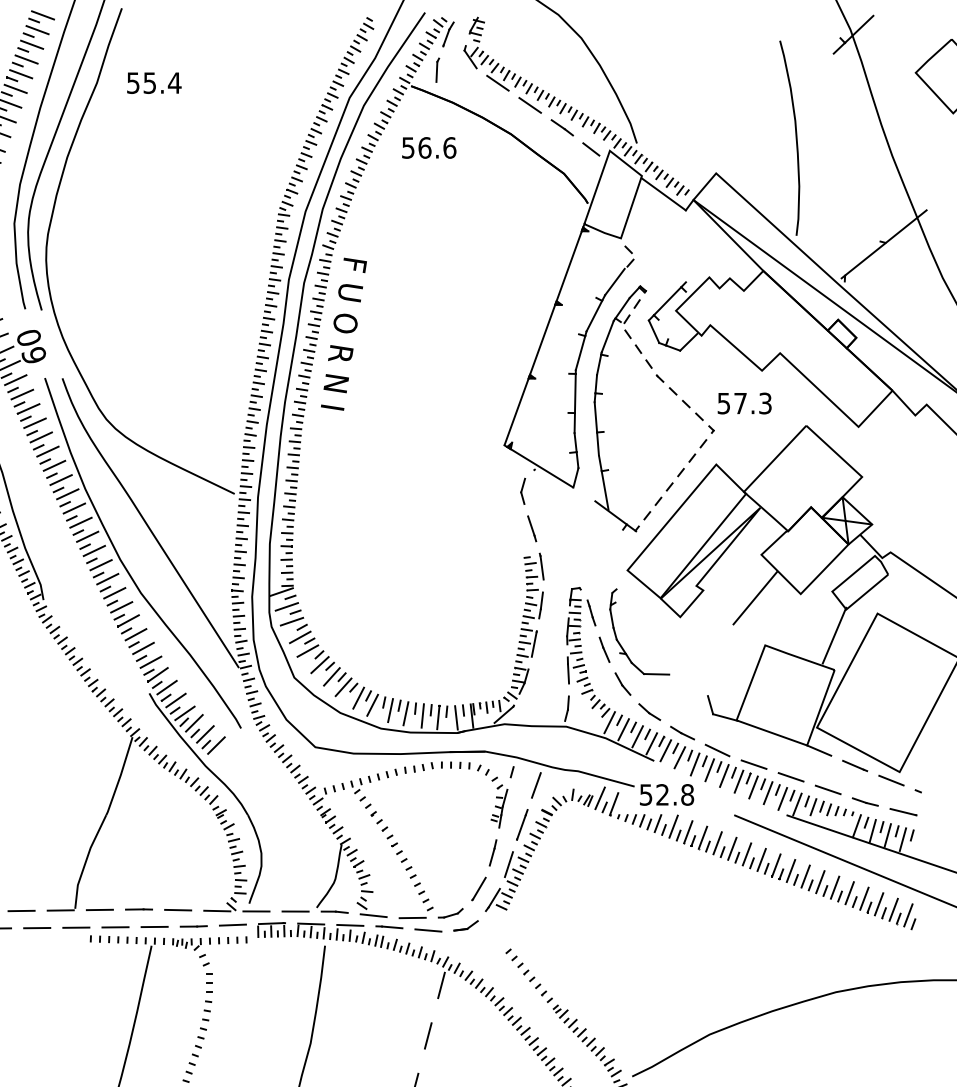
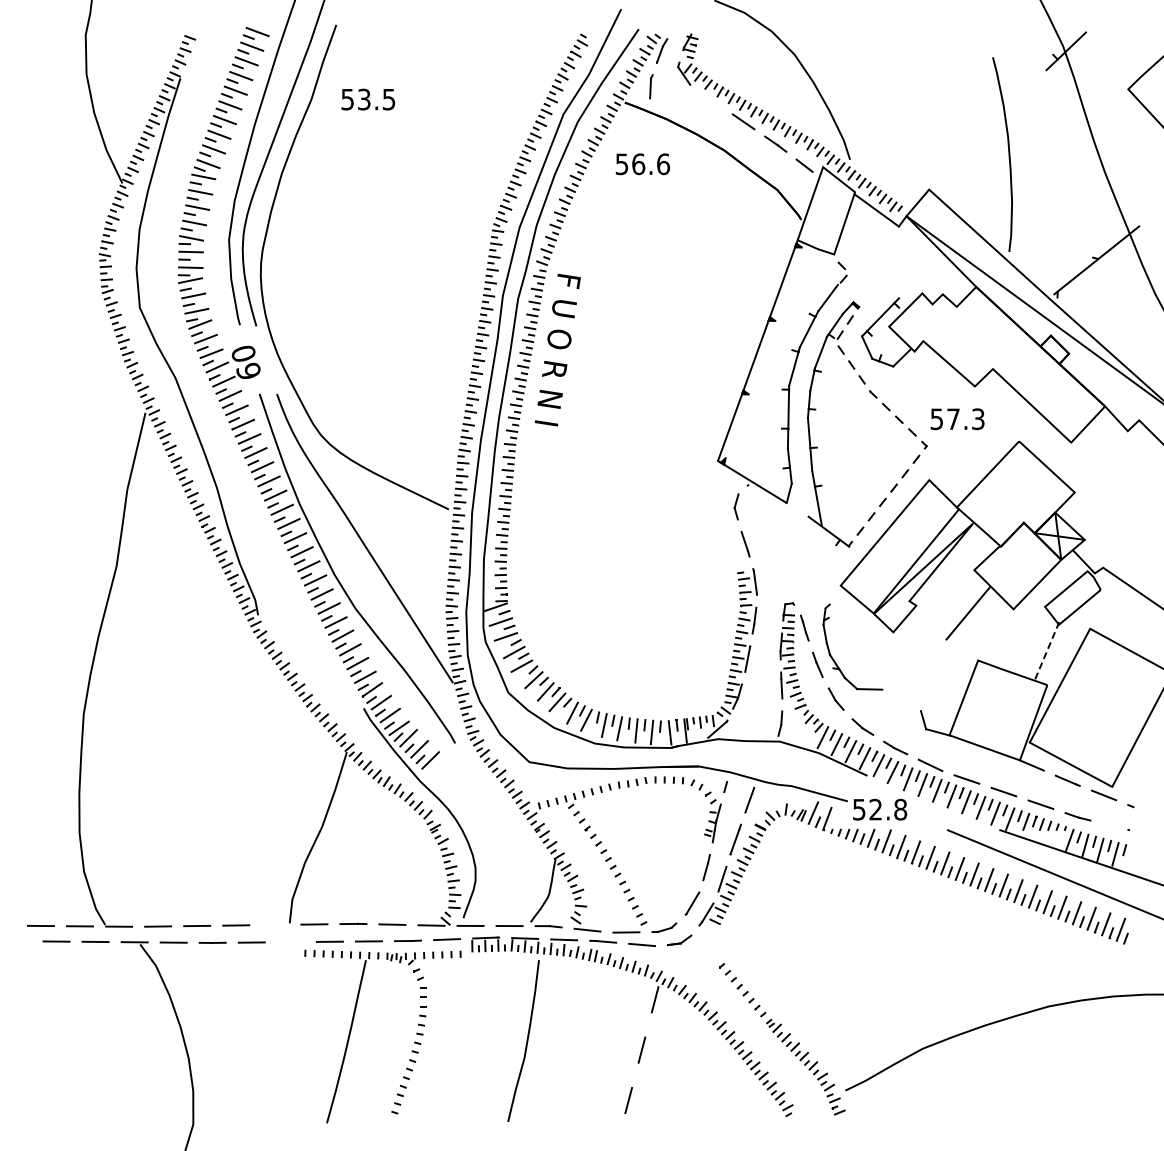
text: (162, 83) -> (376, 99), 55.4 -> 53.5
line: (497, 83) -> (711, 99), removed
line: (834, 635) -> (1047, 650), solid -> dashed
line: (902, 811) -> (1115, 826), removed
line: (60, 910) -> (275, 924), removed
line: (75, 928) -> (290, 942), removed

